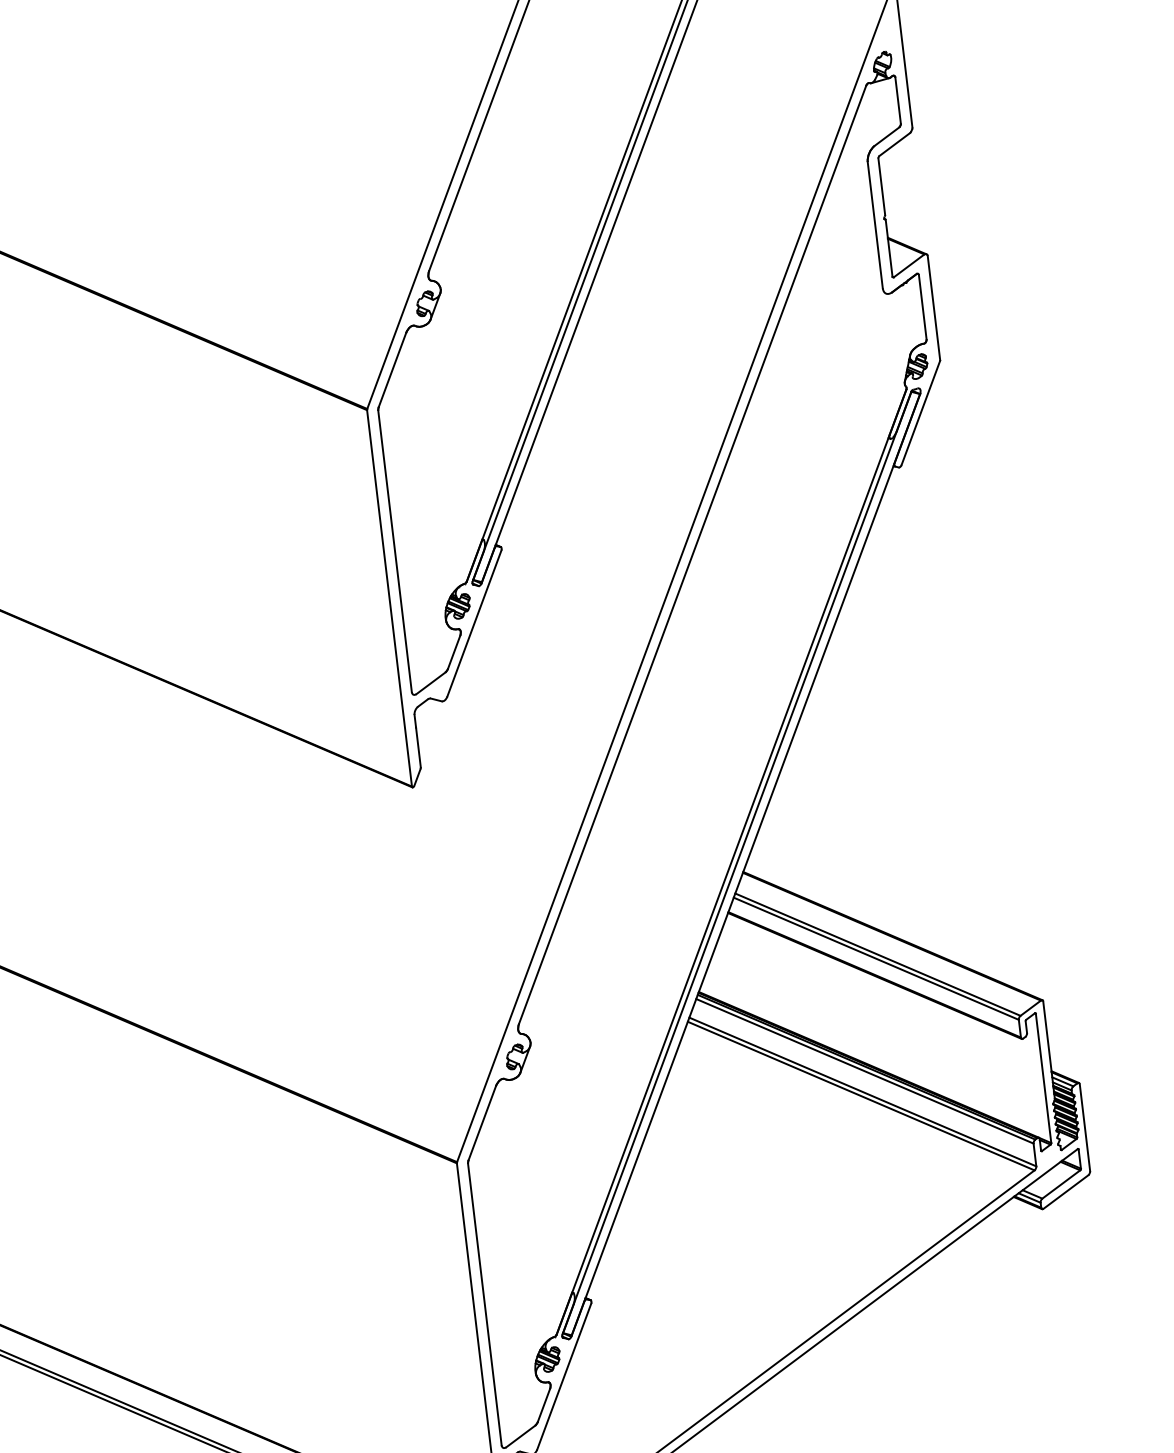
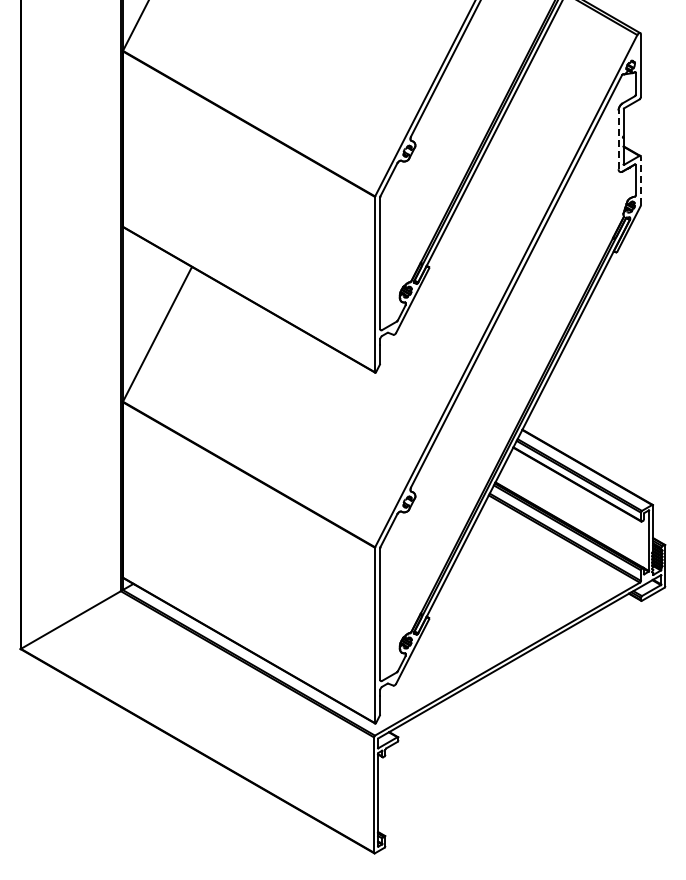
line: (875, 224) -> (618, 139), solid -> dashed
line: (932, 306) -> (640, 180), solid -> dashed

